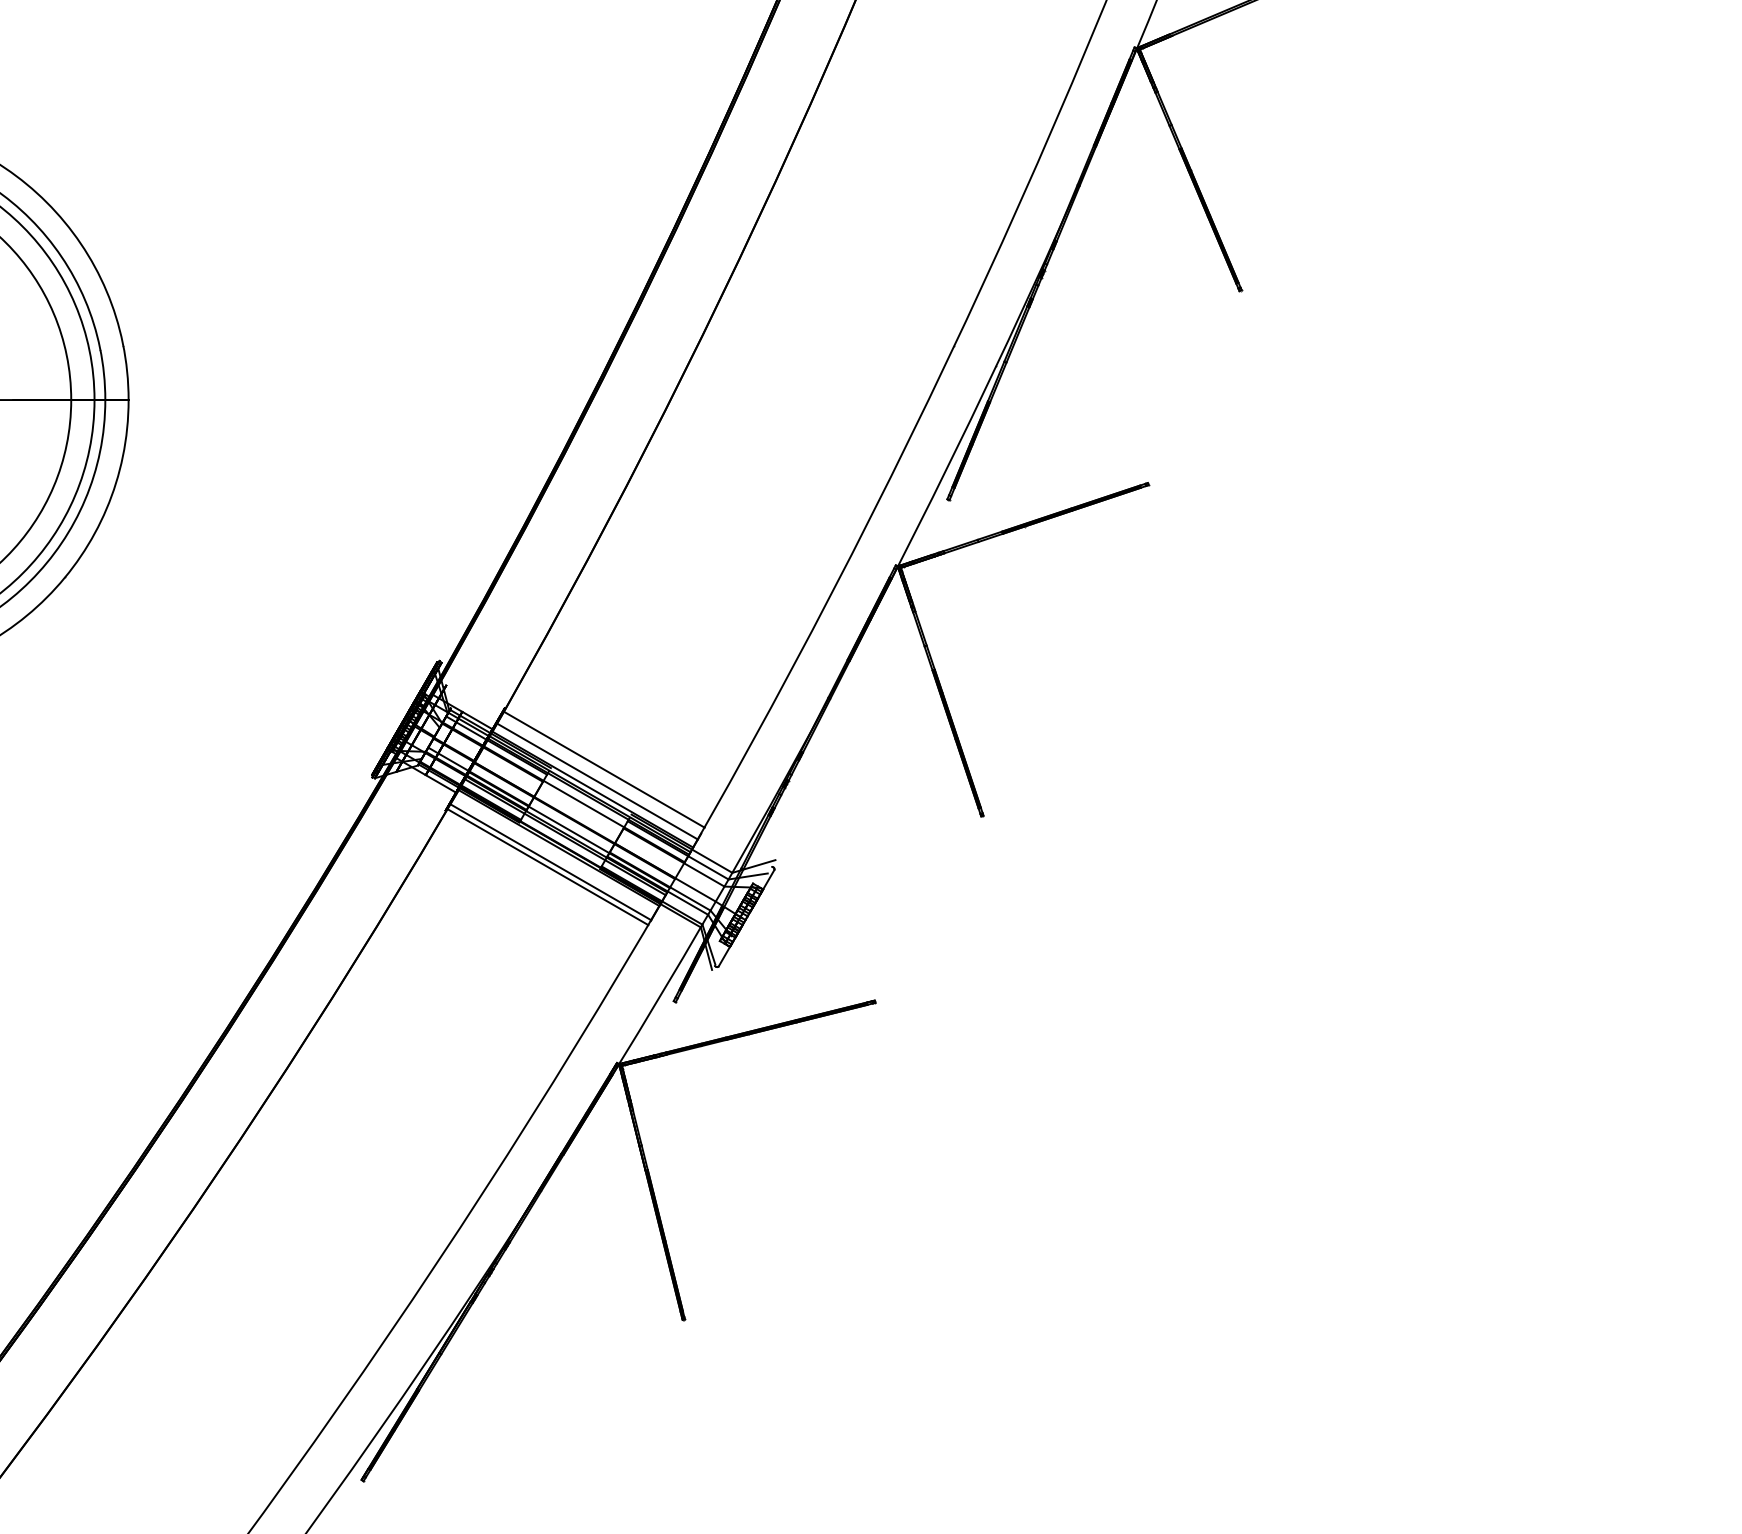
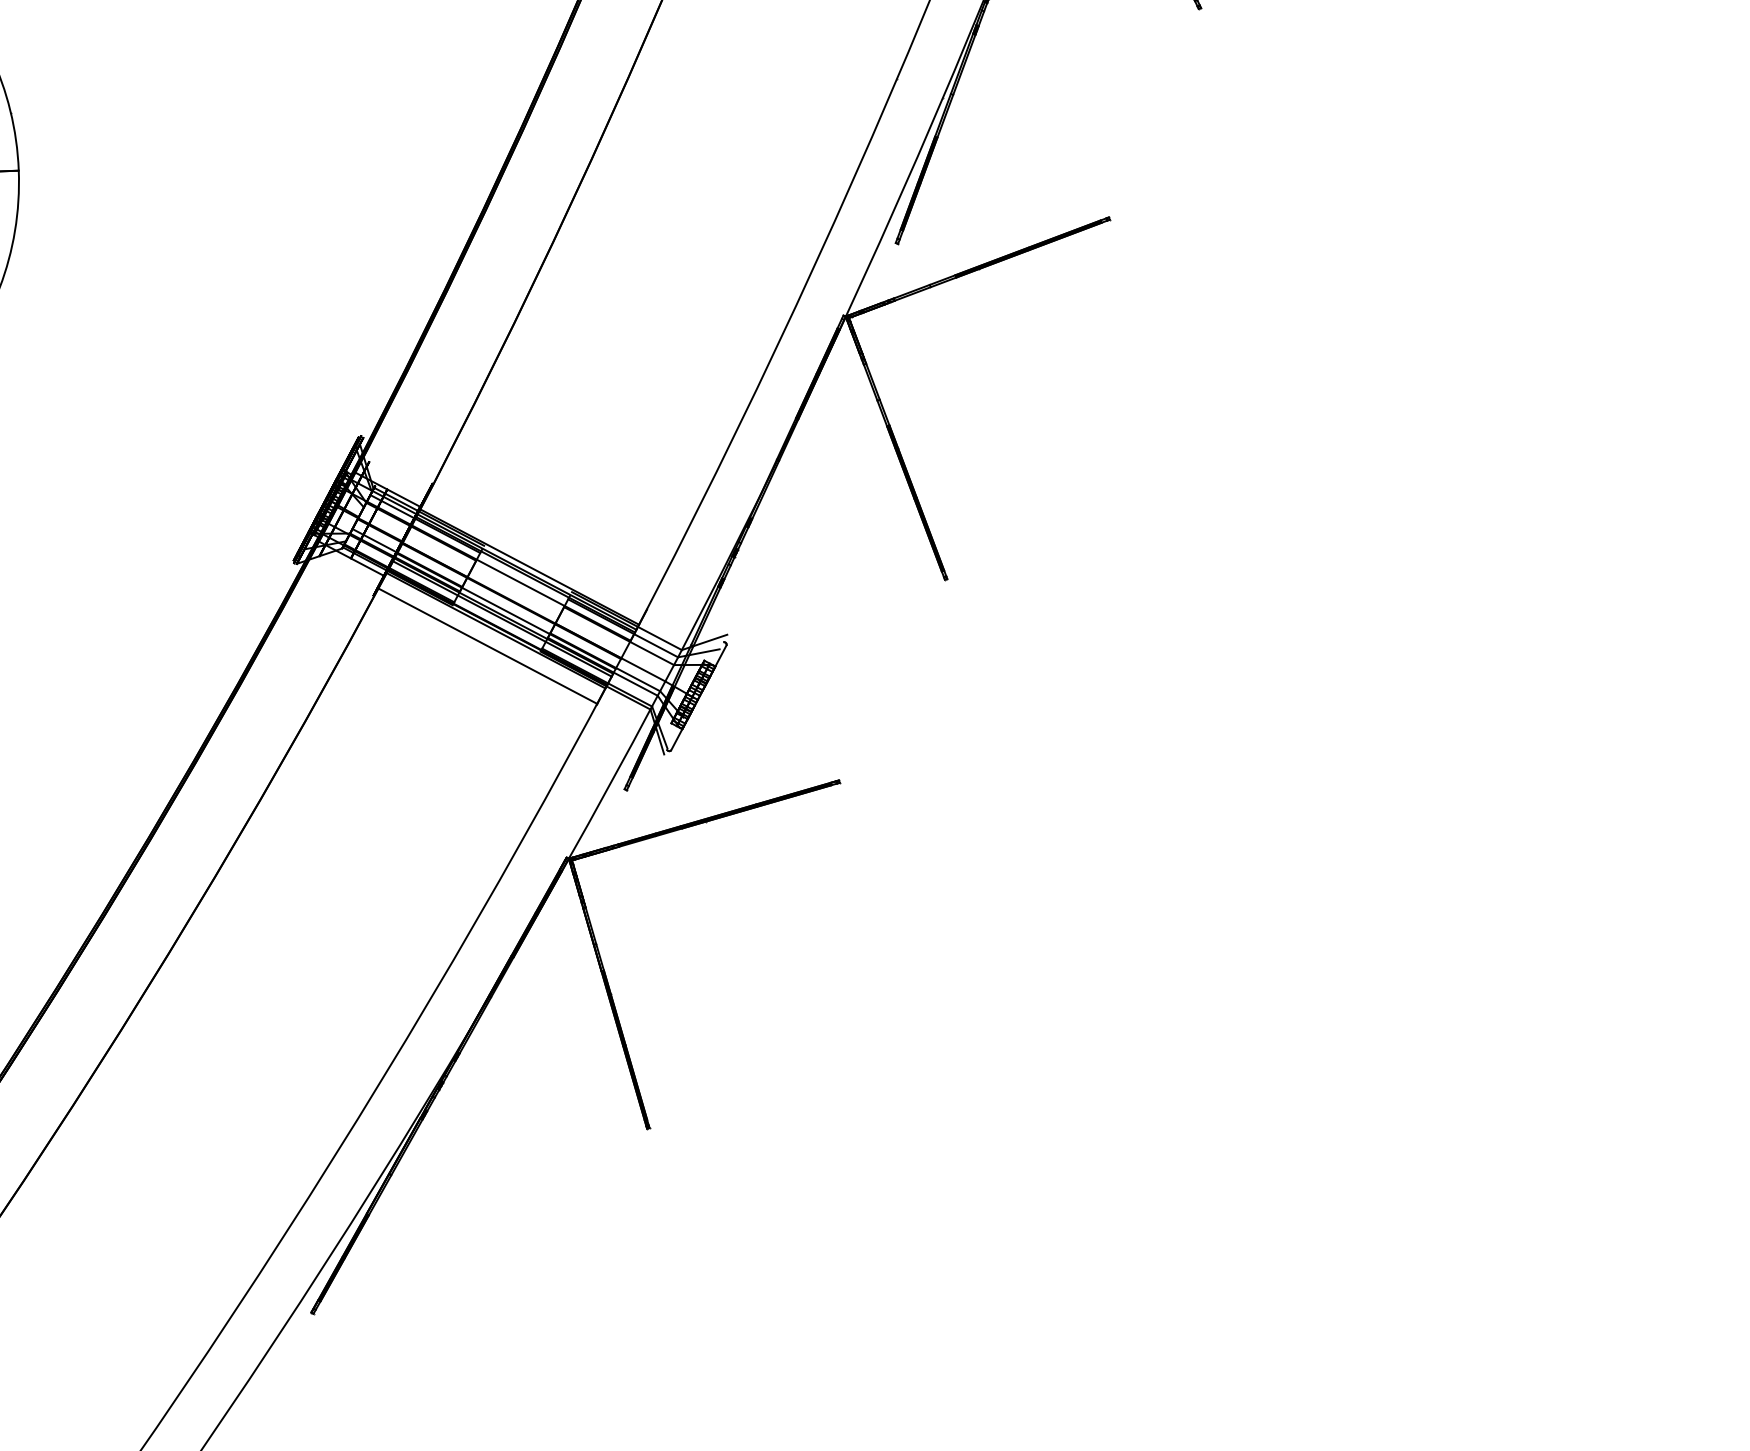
line: (603, 769) -> (540, 545), removed
line: (596, 781) -> (533, 558), removed
line: (547, 866) -> (484, 650), removed

